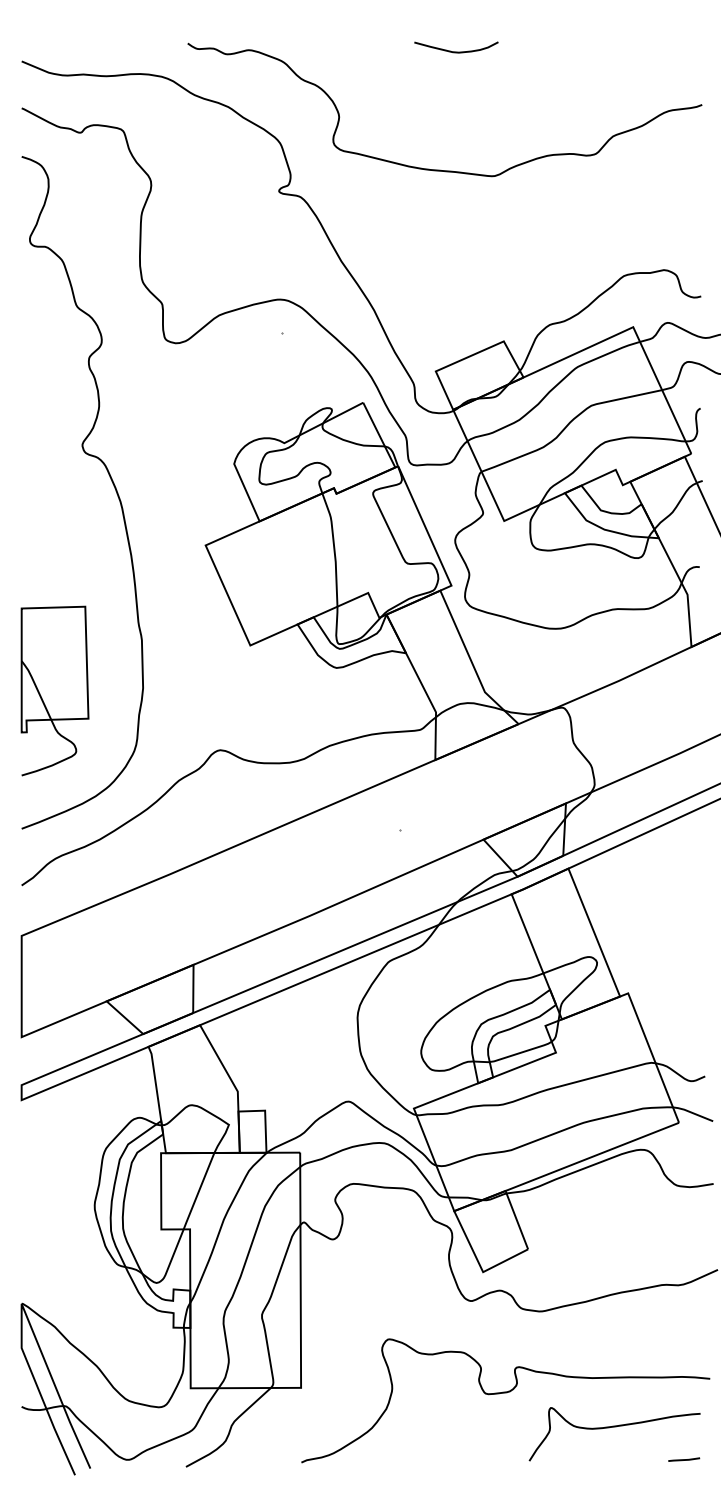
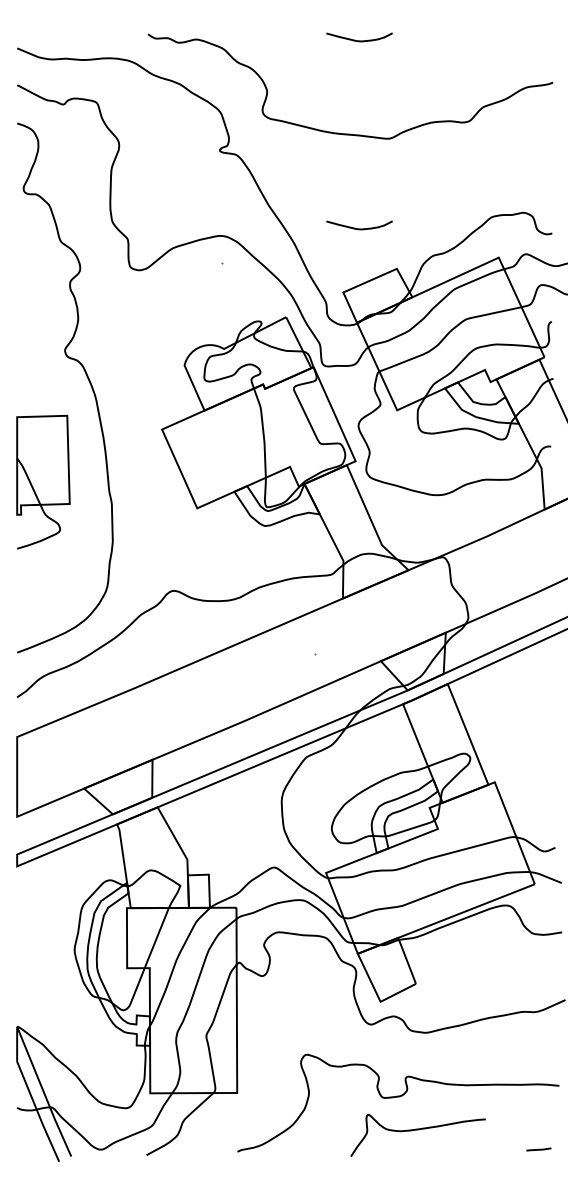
curve: (456, 290) -> (359, 228), added
part: (55, 690) -> (43, 481), moved
curve: (613, 1427) -> (417, 1130), moved

